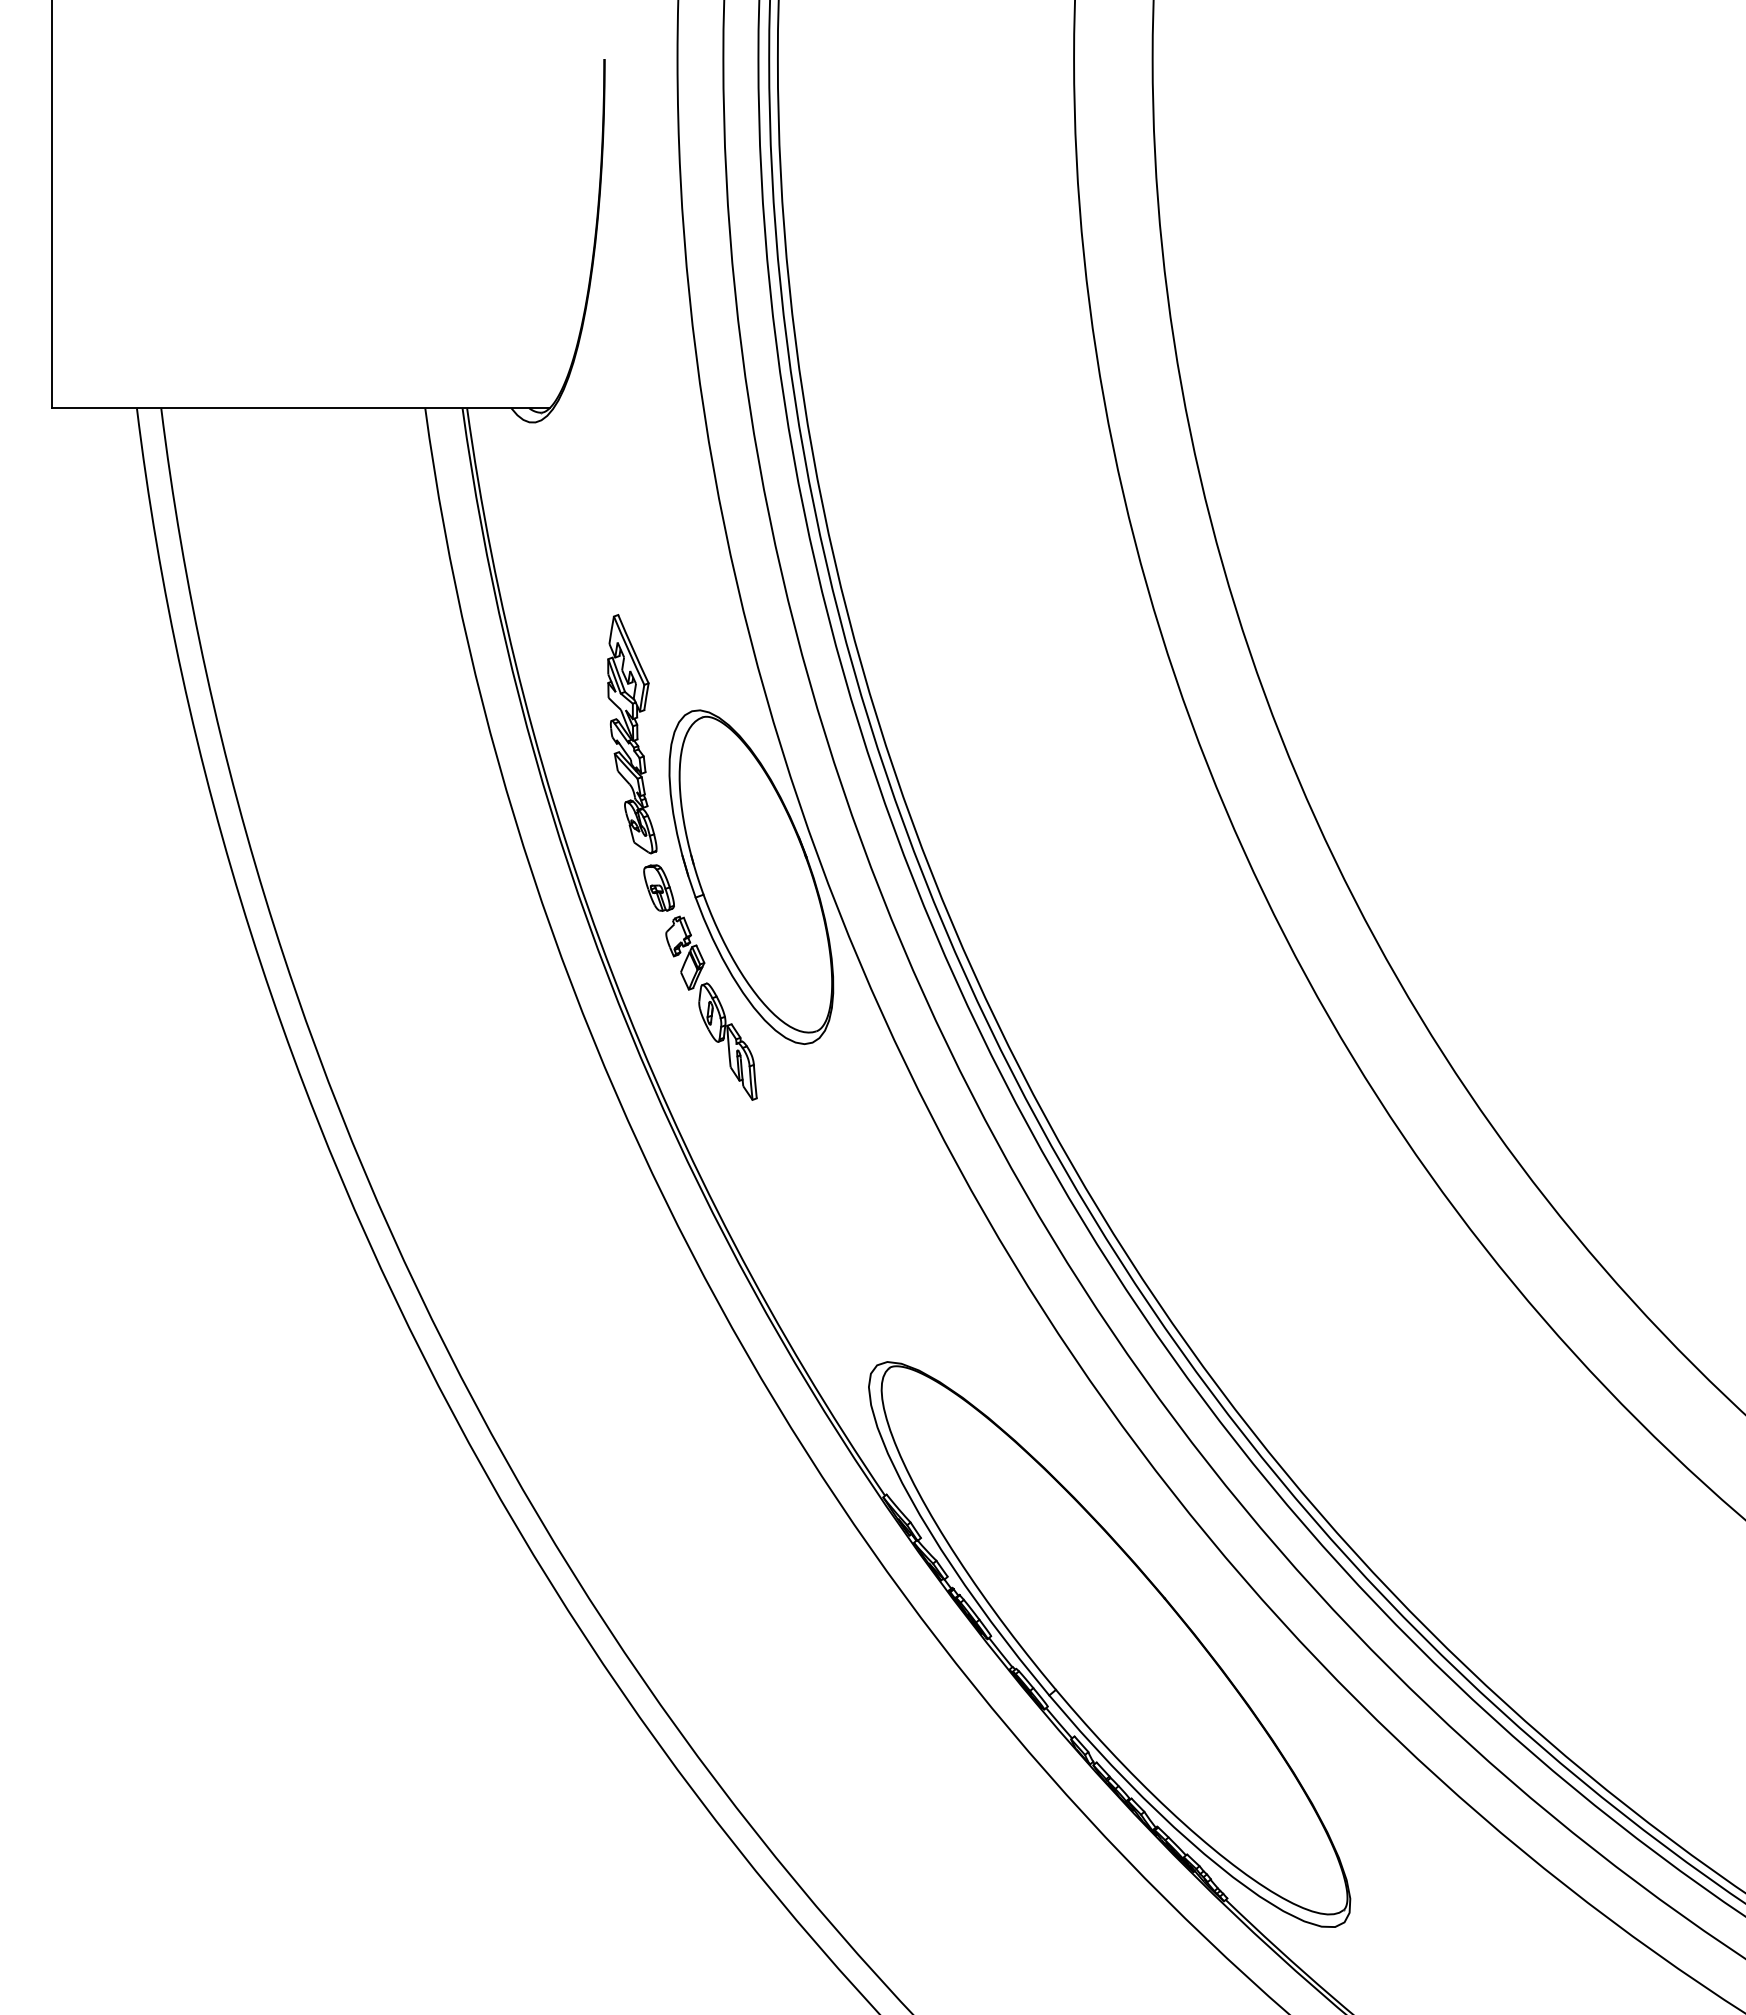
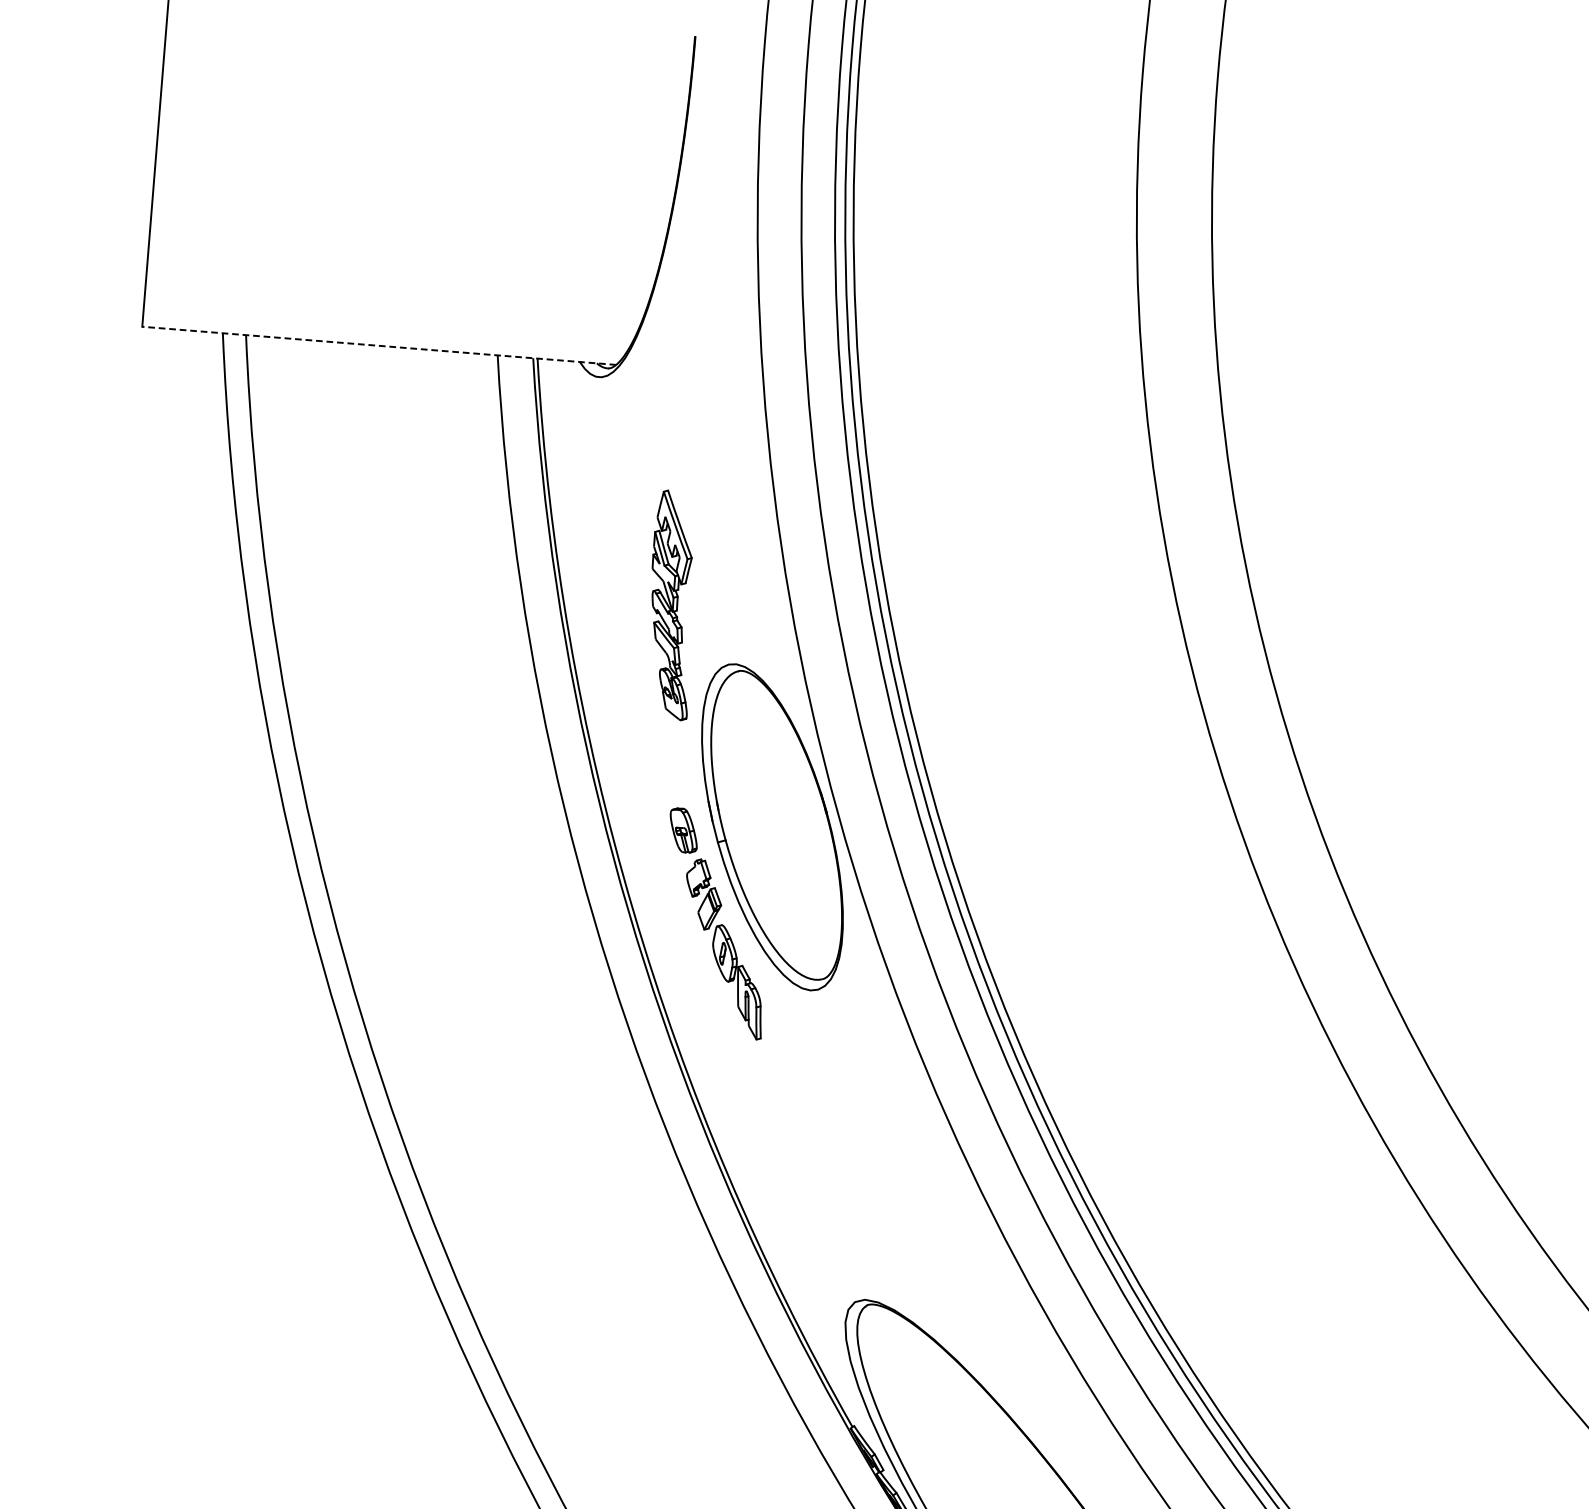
line: (301, 408) -> (379, 346), solid -> dashed
part: (632, 734) -> (672, 605), moved

